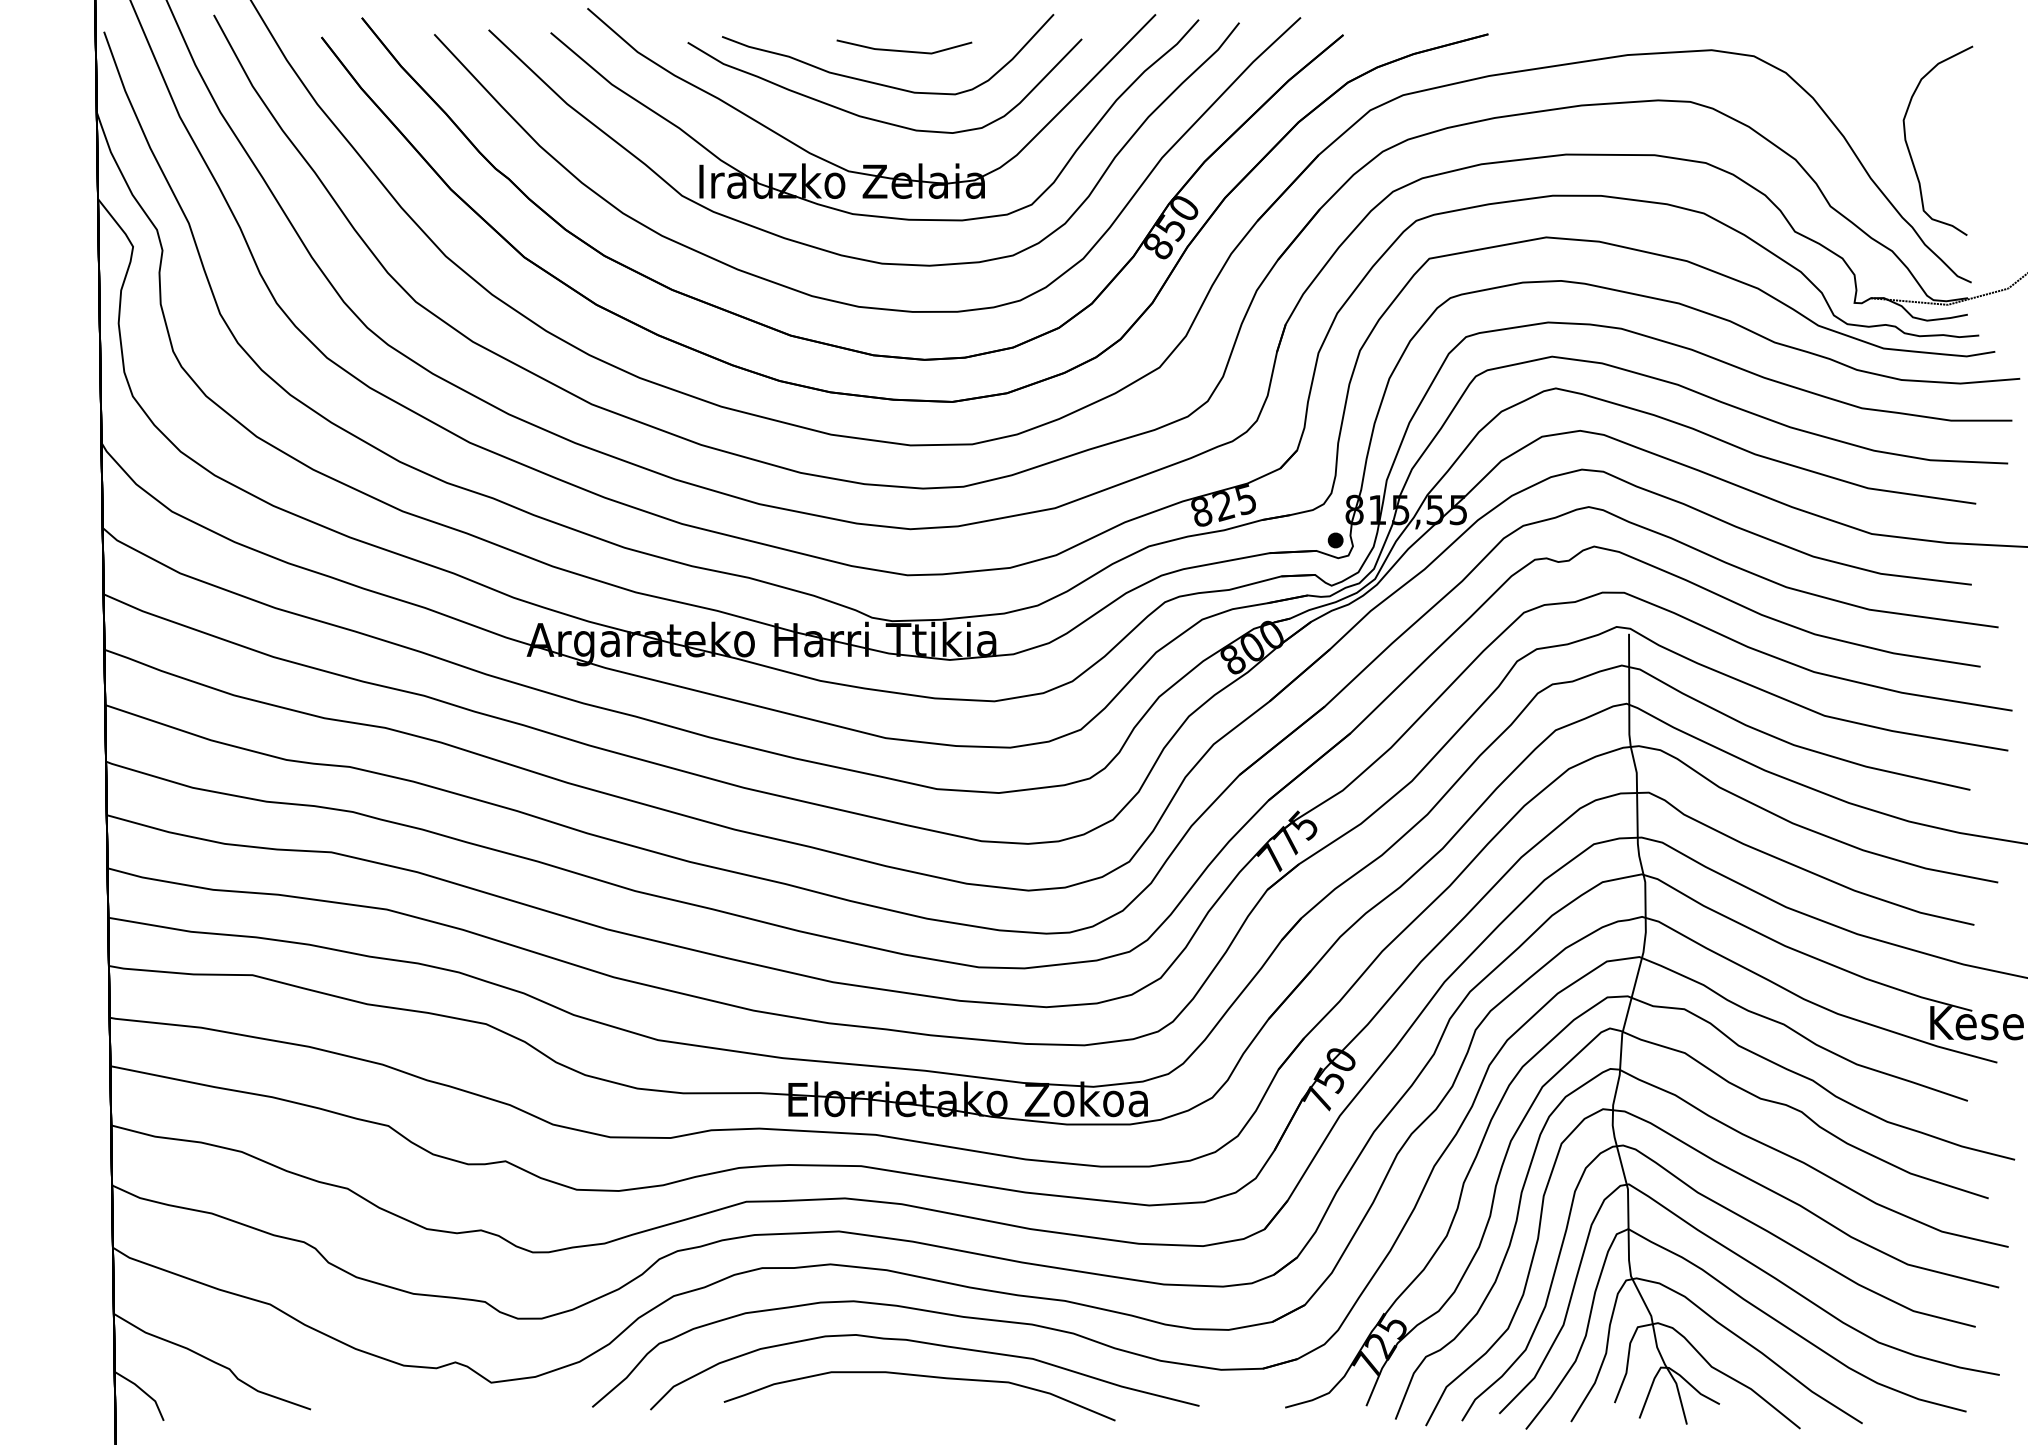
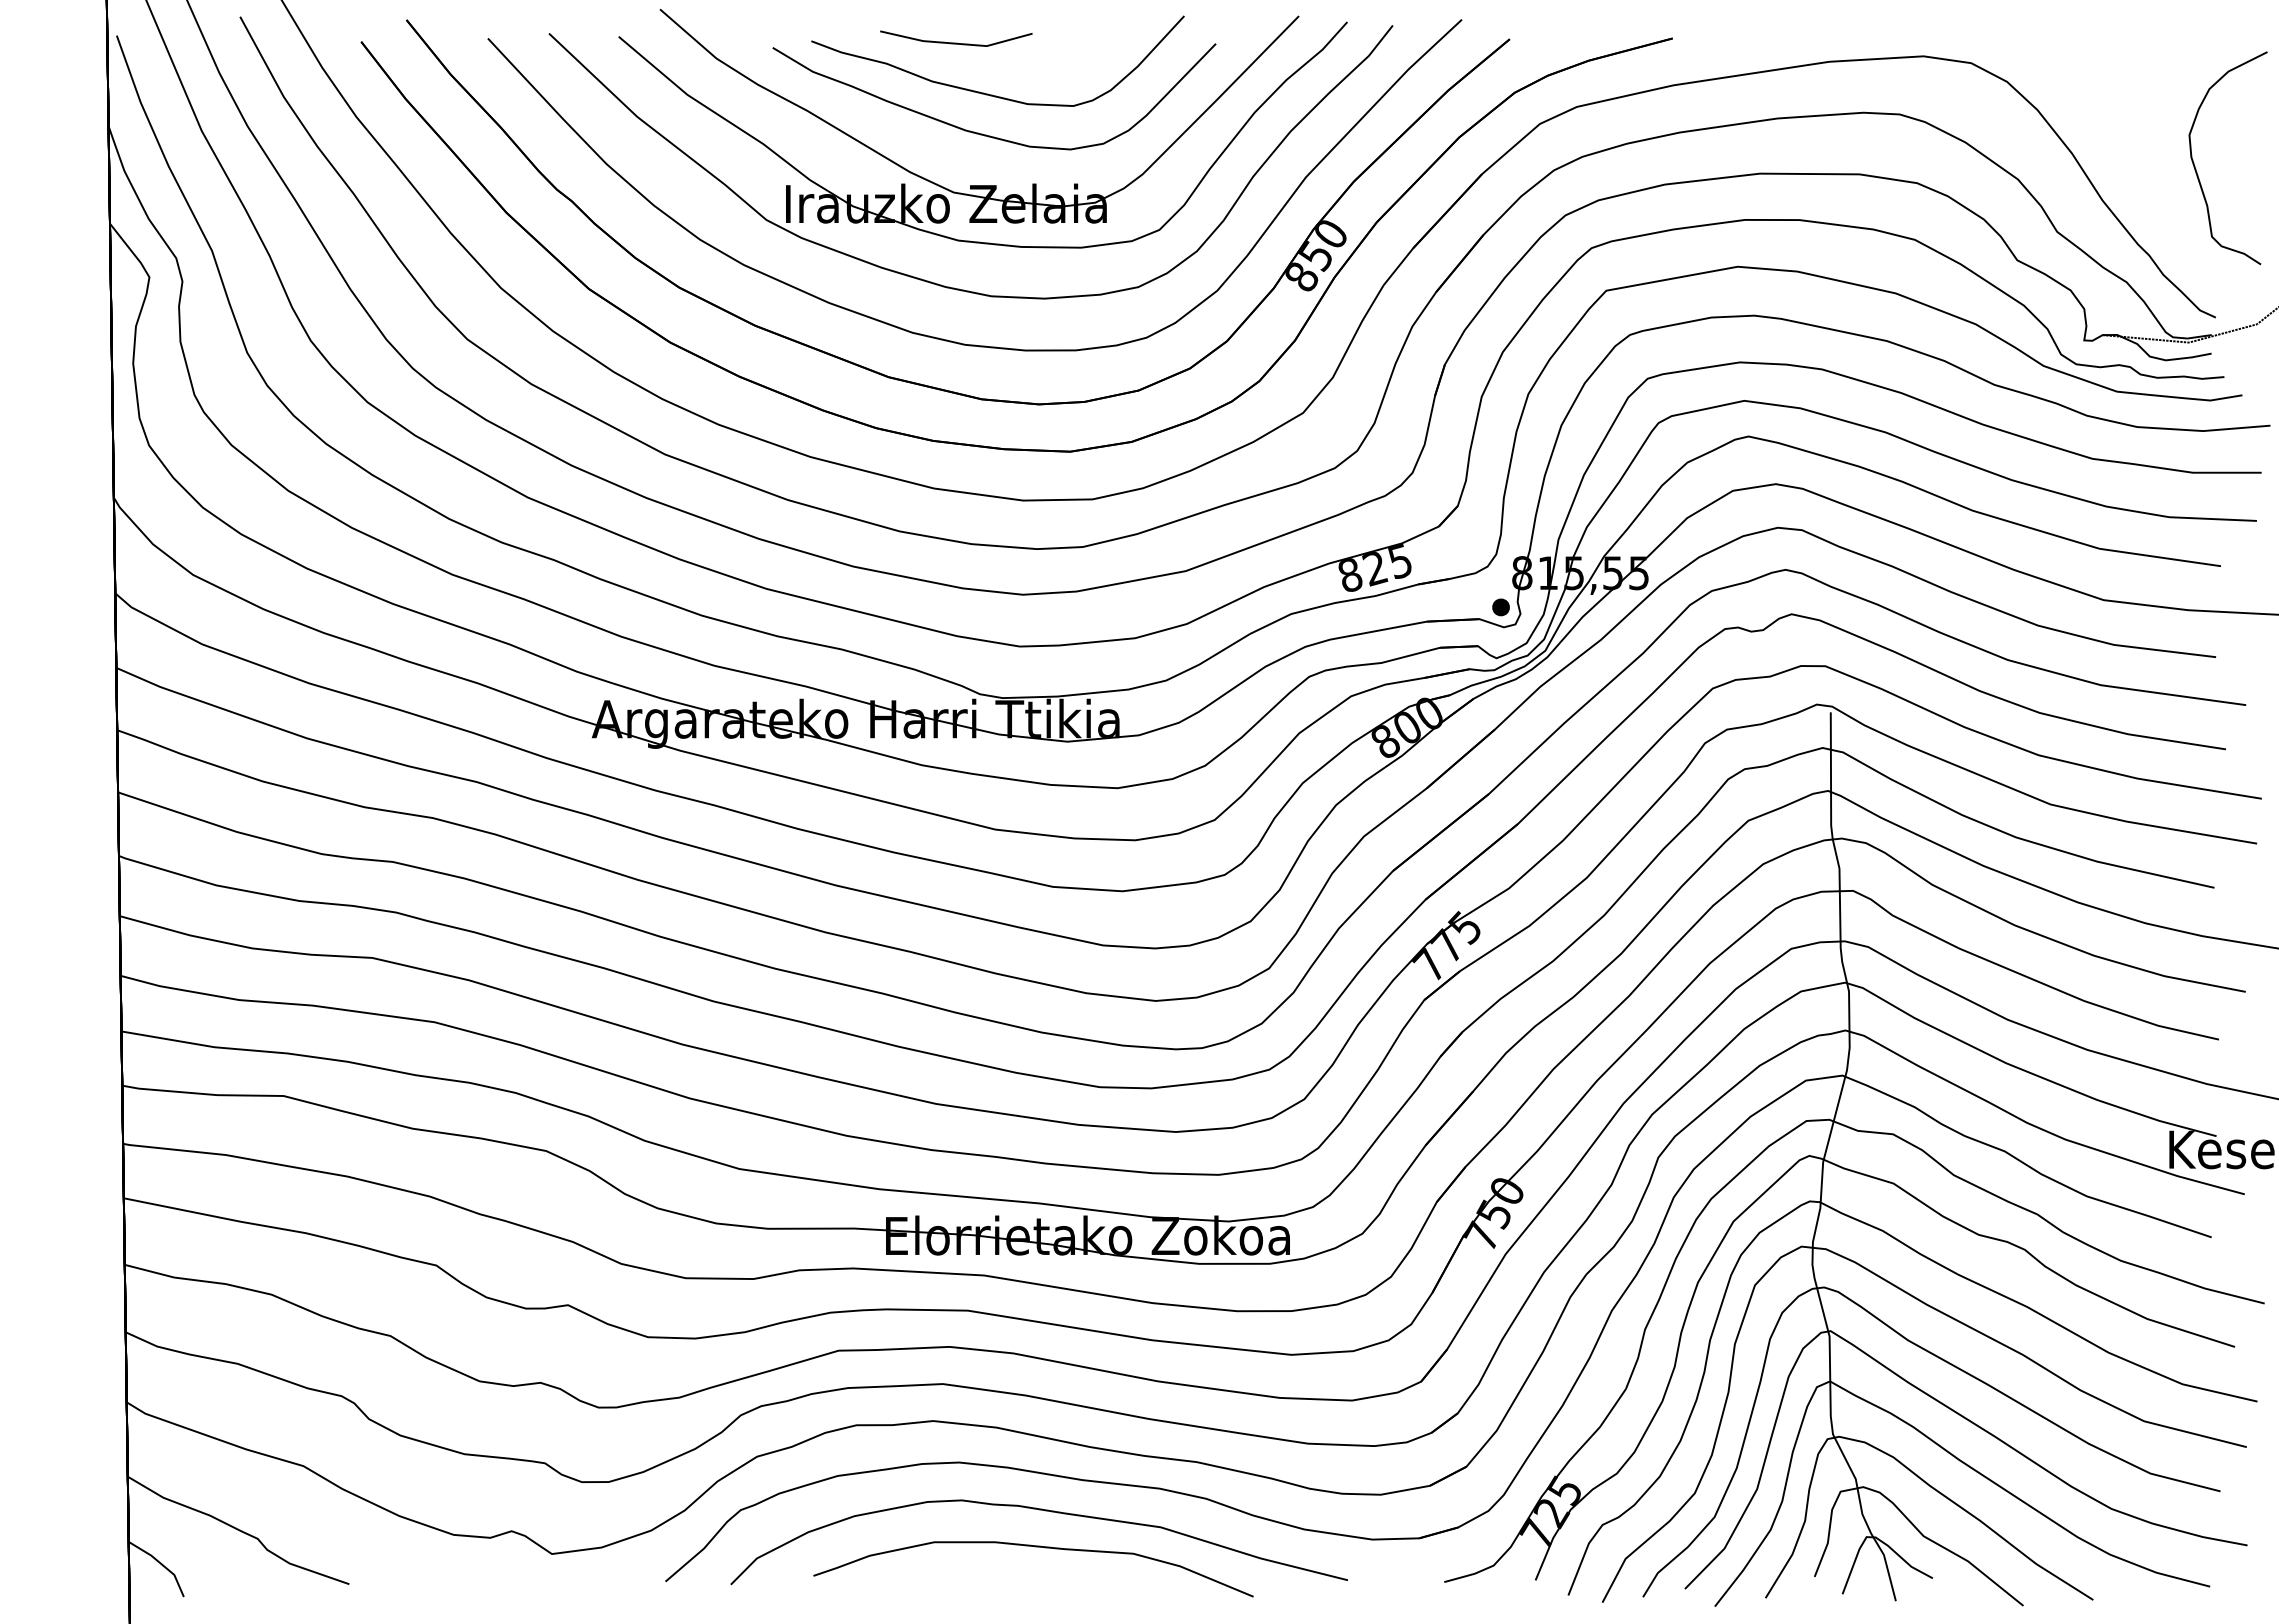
line: (904, 50) -> (956, 42), moved
curve: (1909, 150) -> (2196, 169), moved

